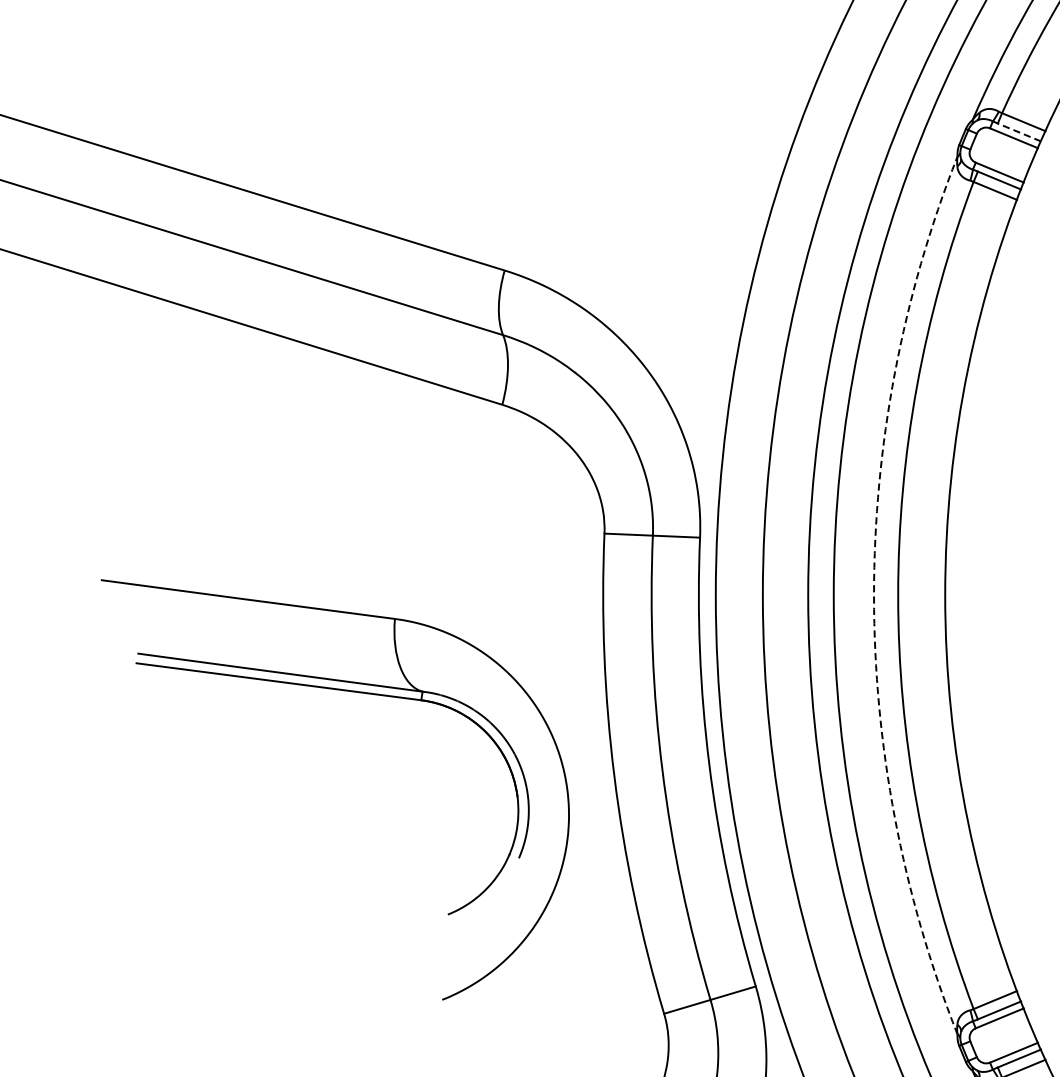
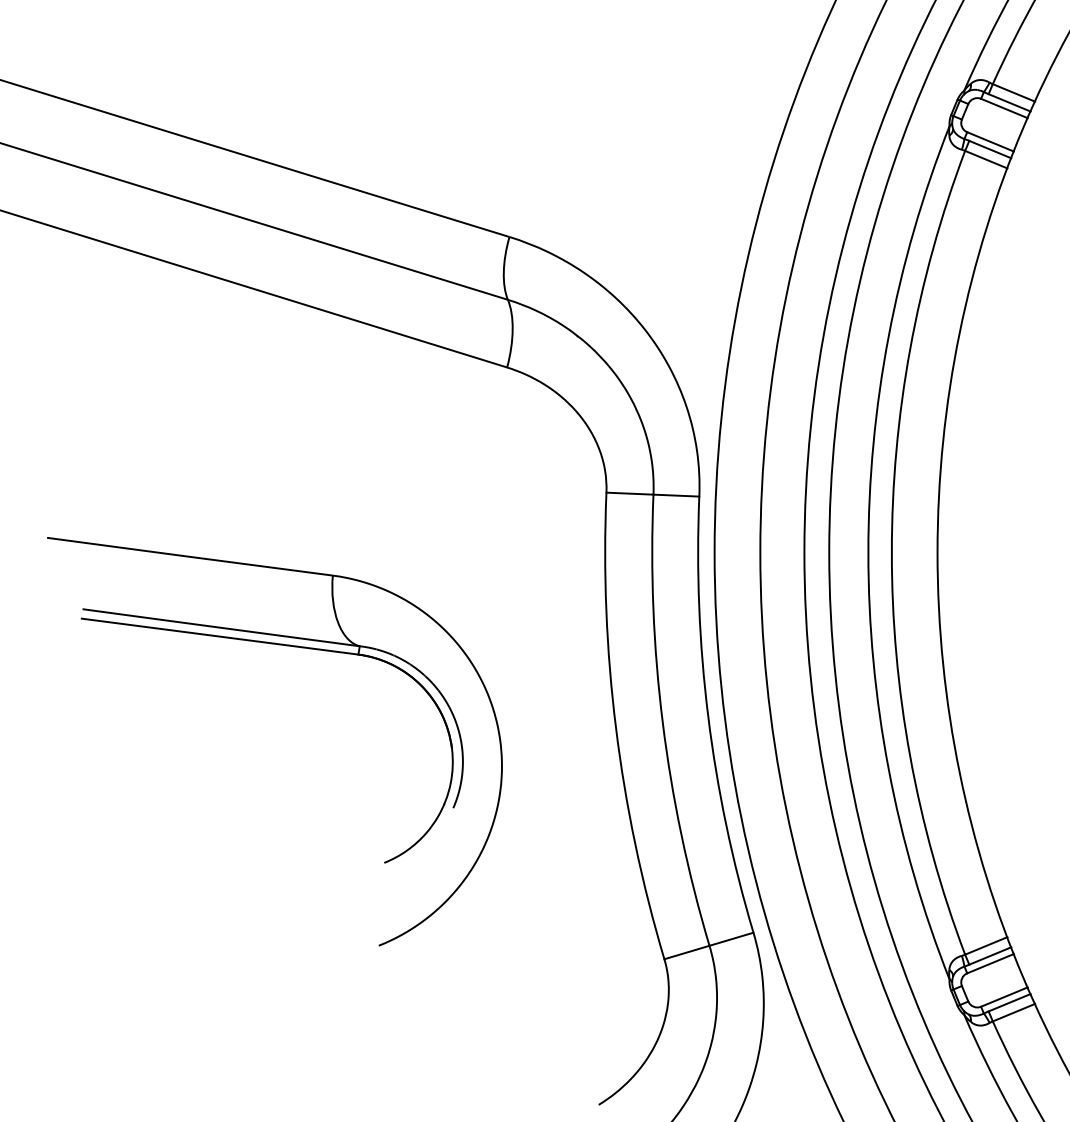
line: (1019, 132) -> (1009, 102), dashed -> solid
arc: (874, 595) -> (868, 552), dashed -> solid
part: (347, 691) -> (286, 646), moved

